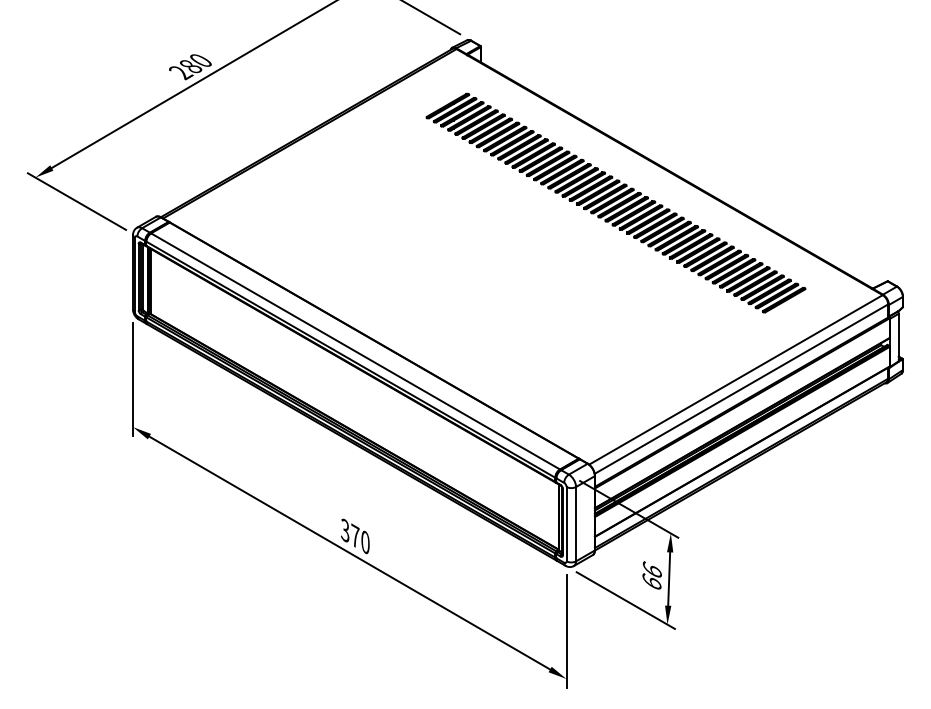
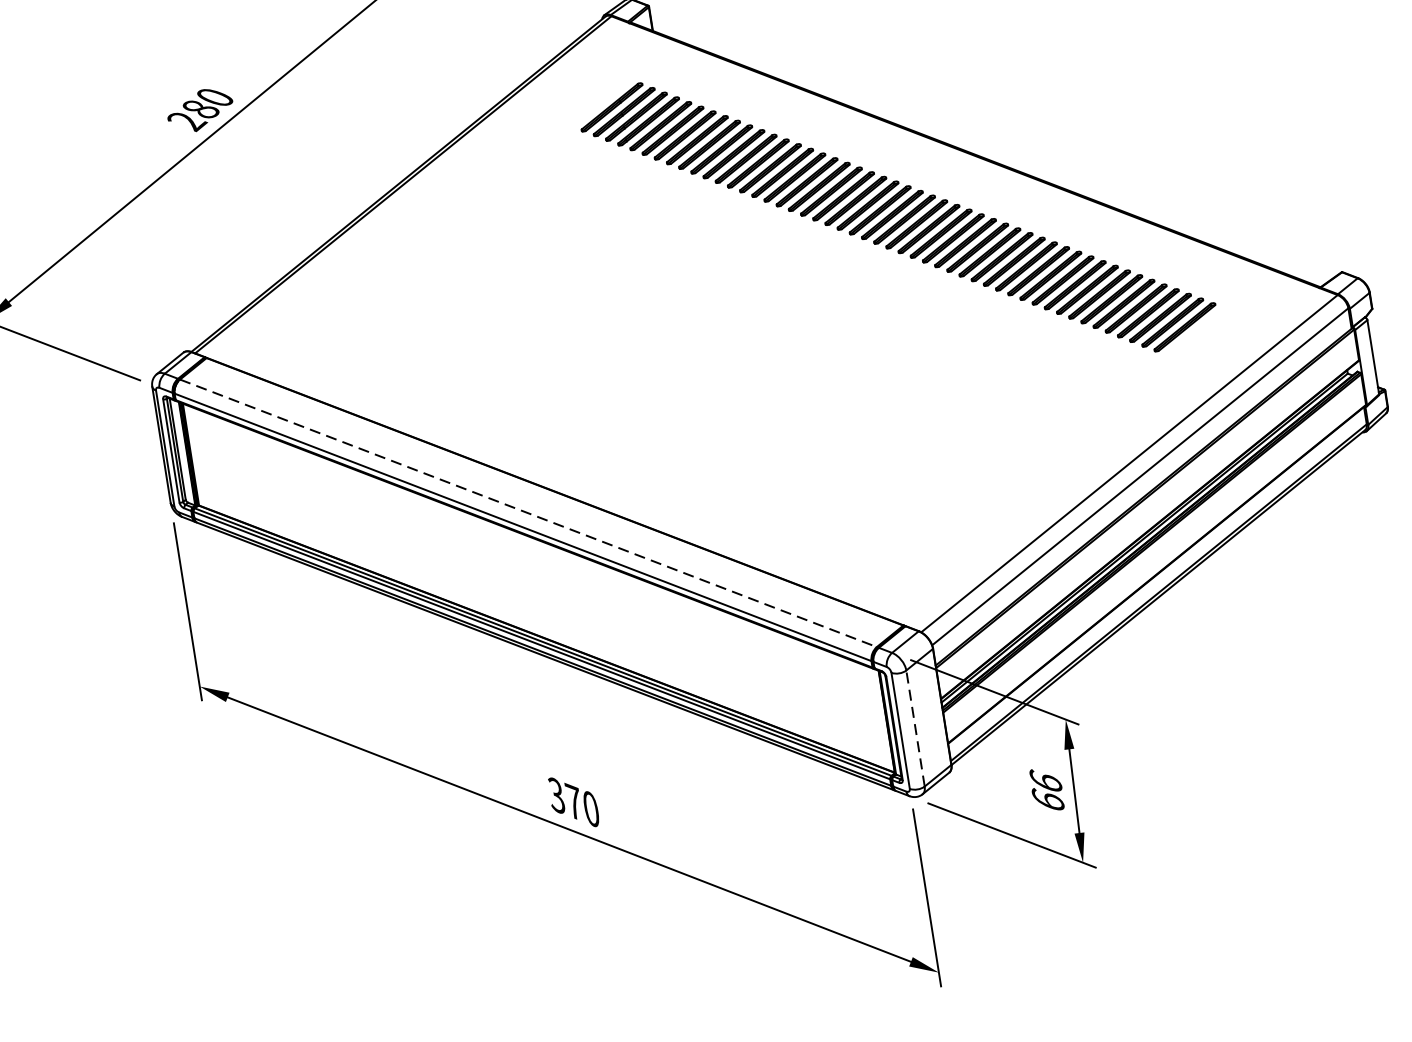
line: (355, 351) -> (528, 513), solid -> dashed
line: (576, 523) -> (916, 727), solid -> dashed

